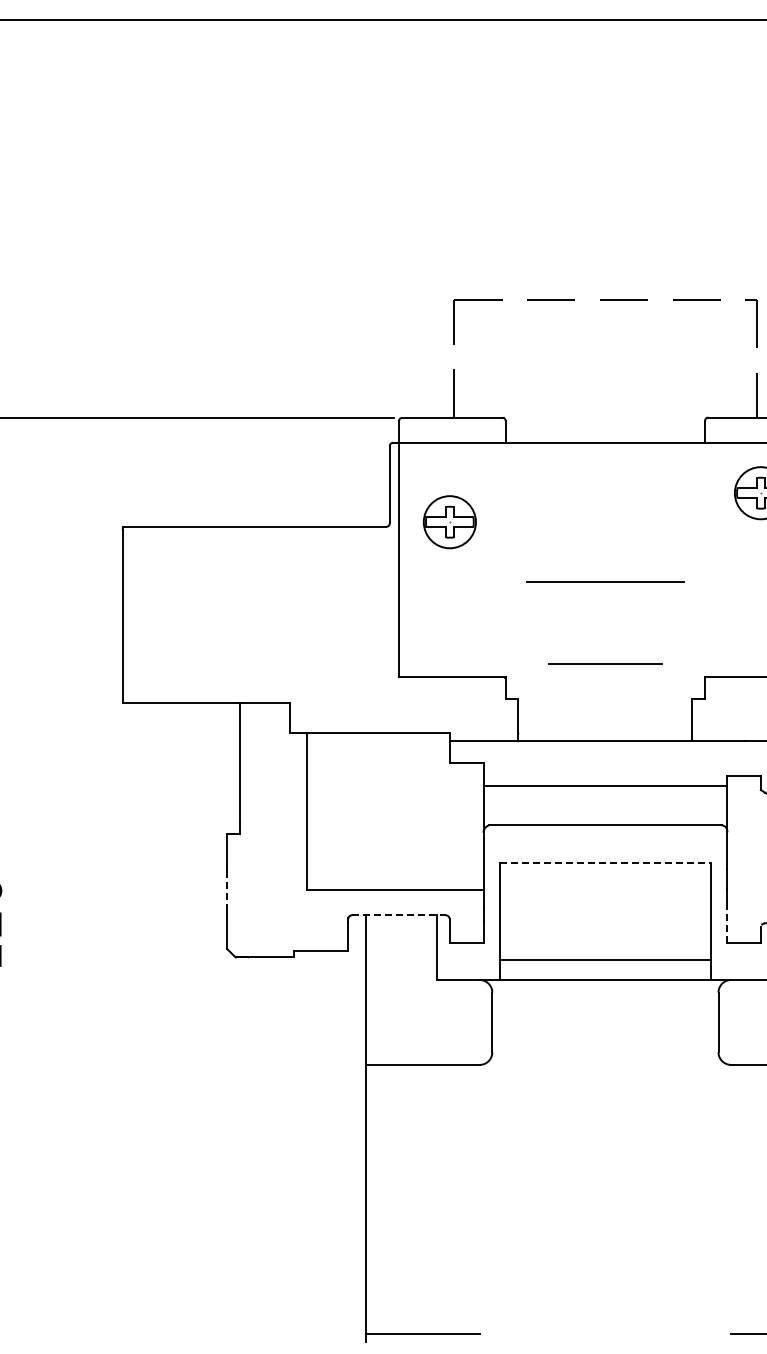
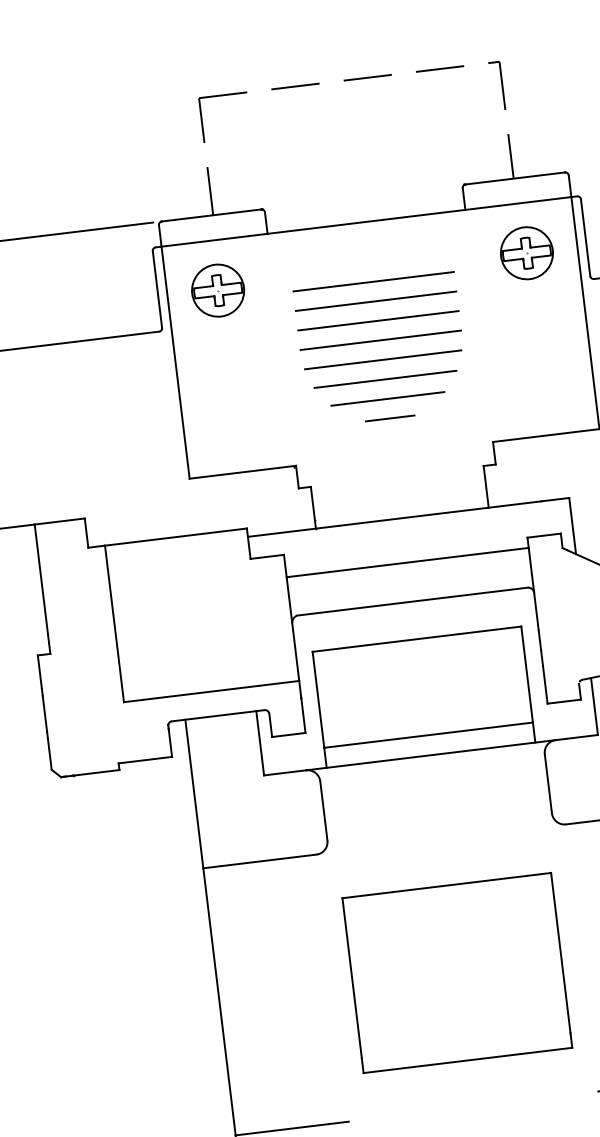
line: (605, 503) -> (373, 282), added
part: (449, 522) -> (217, 290), moved
line: (605, 522) -> (376, 301), added
line: (605, 542) -> (378, 320), added
line: (605, 562) -> (380, 340), added
line: (604, 601) -> (384, 379), added
line: (604, 640) -> (389, 418), added
line: (605, 663) -> (387, 398), moved
line: (605, 863) -> (417, 639), dashed -> solid
line: (227, 892) -> (45, 713), dashed -> solid
line: (399, 915) -> (218, 715), dashed -> solid
line: (727, 923) -> (545, 684), dashed -> solid
part: (605, 1198) -> (457, 972), added

